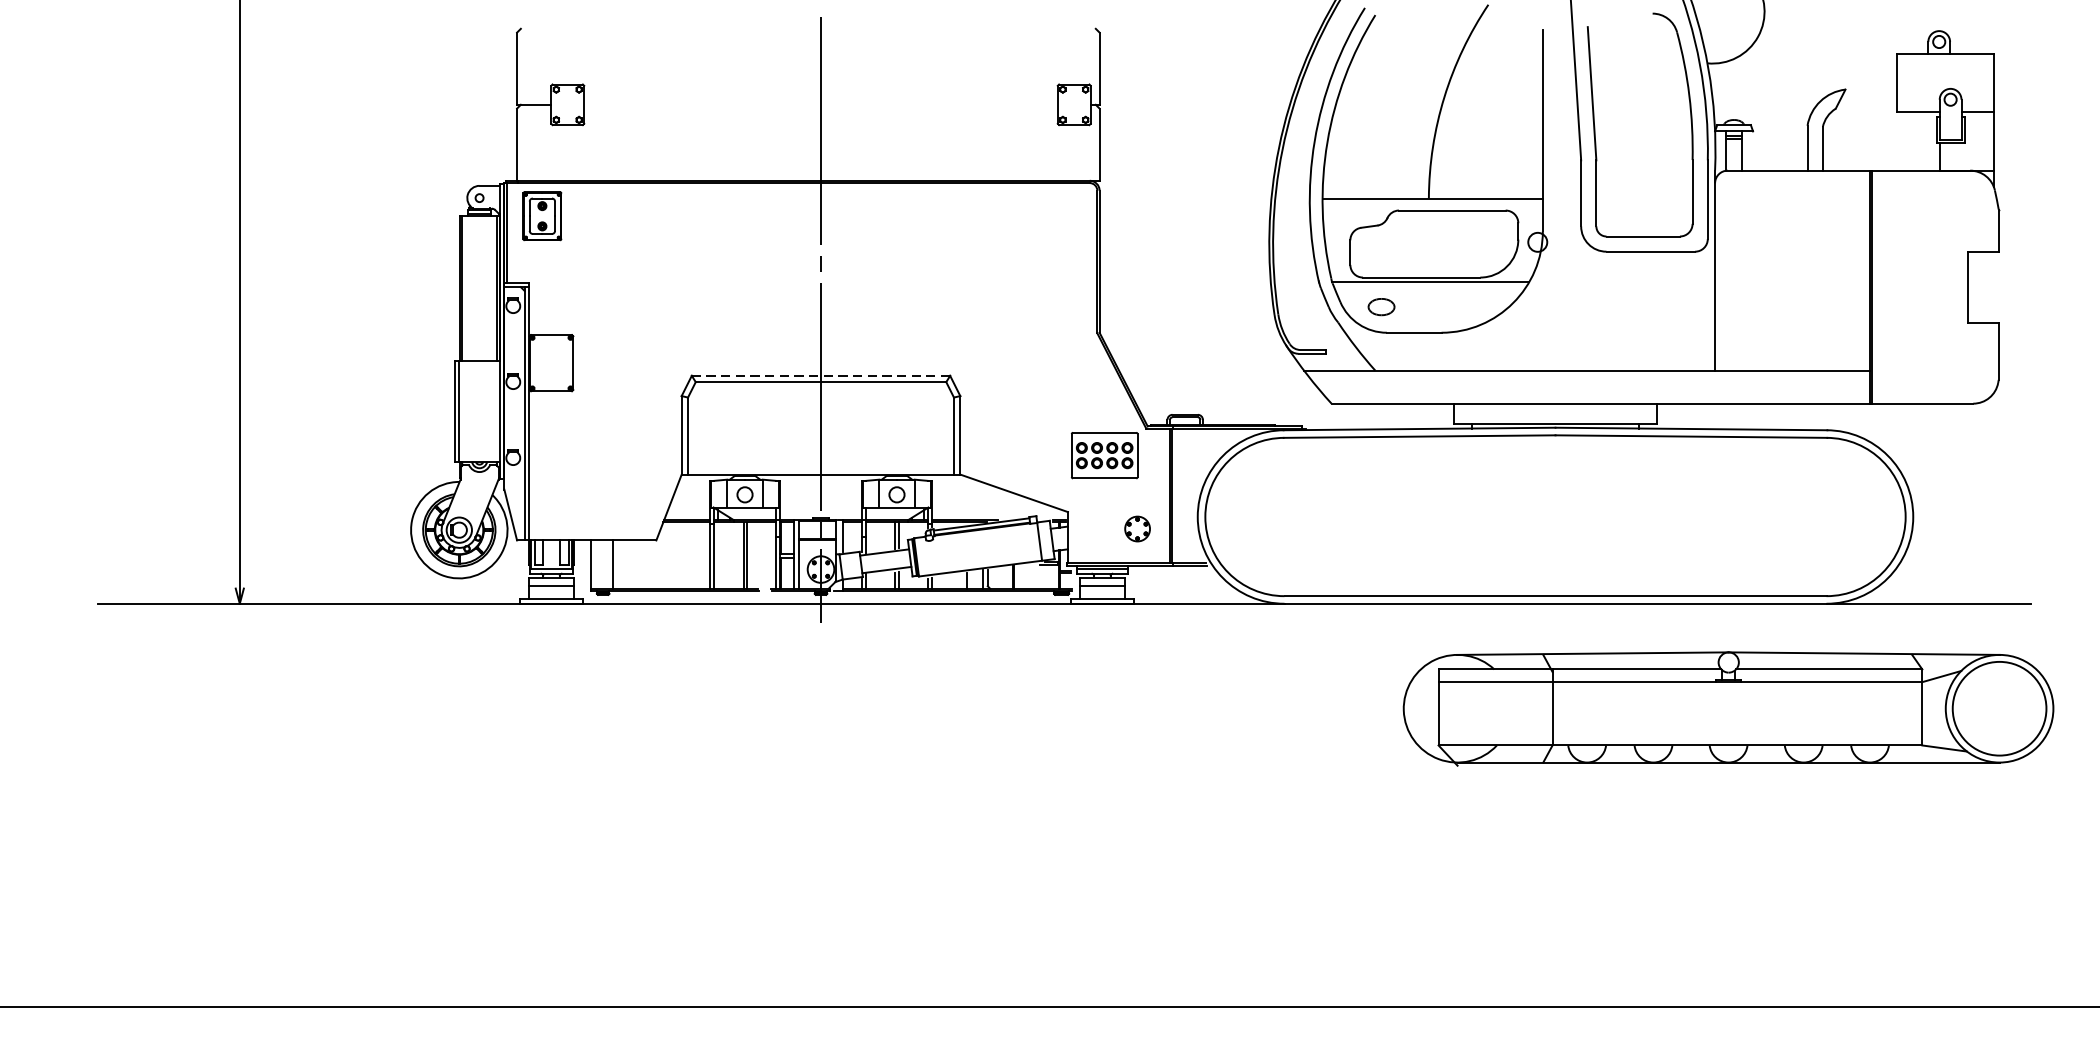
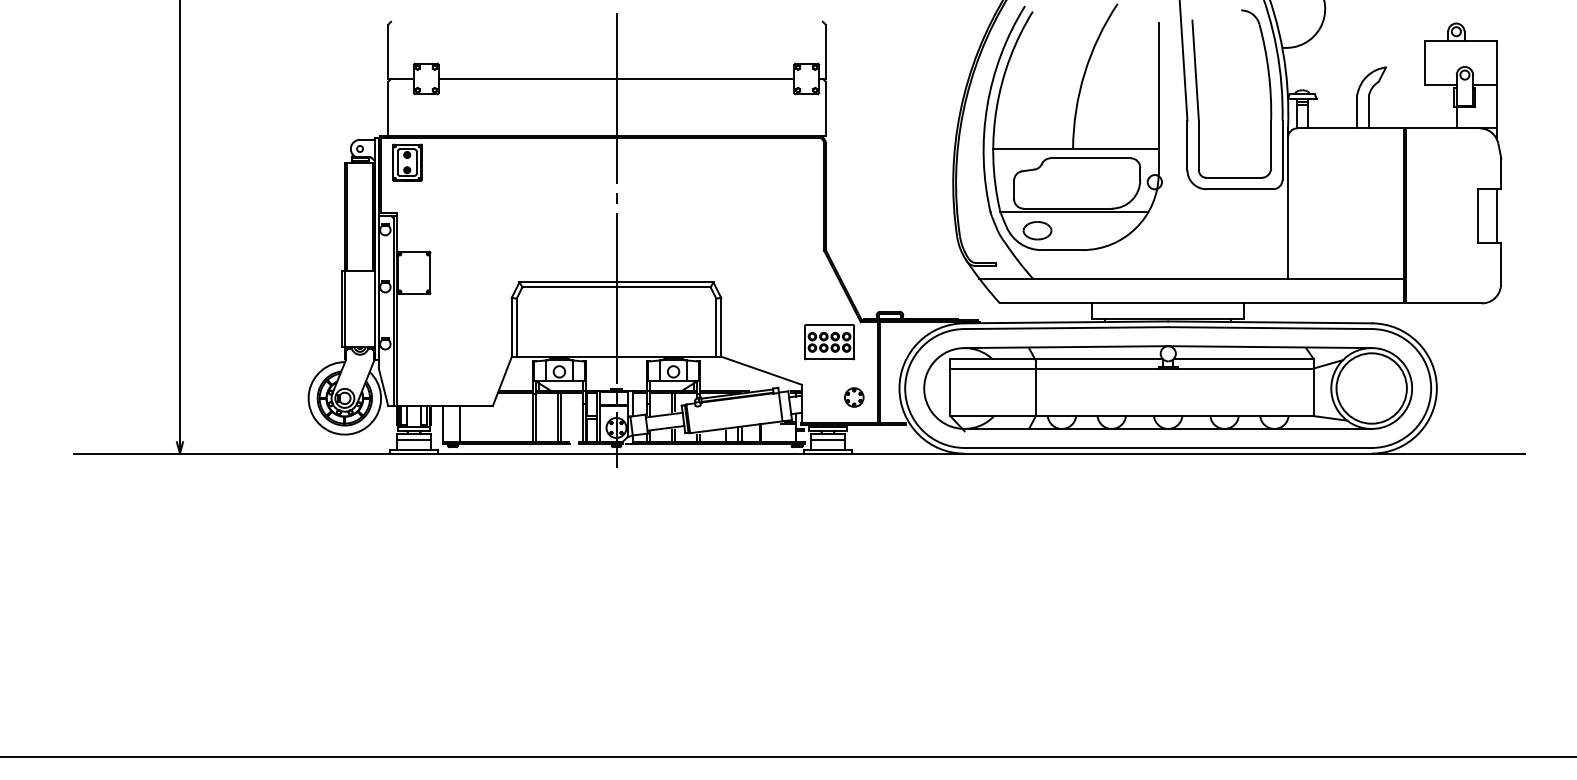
line: (820, 104) -> (616, 78), added
line: (1993, 286) -> (1497, 215), added
part: (1381, 306) -> (1037, 230), size x1.43
line: (822, 375) -> (617, 282), dashed -> solid
part: (1727, 708) -> (1167, 388), moved

